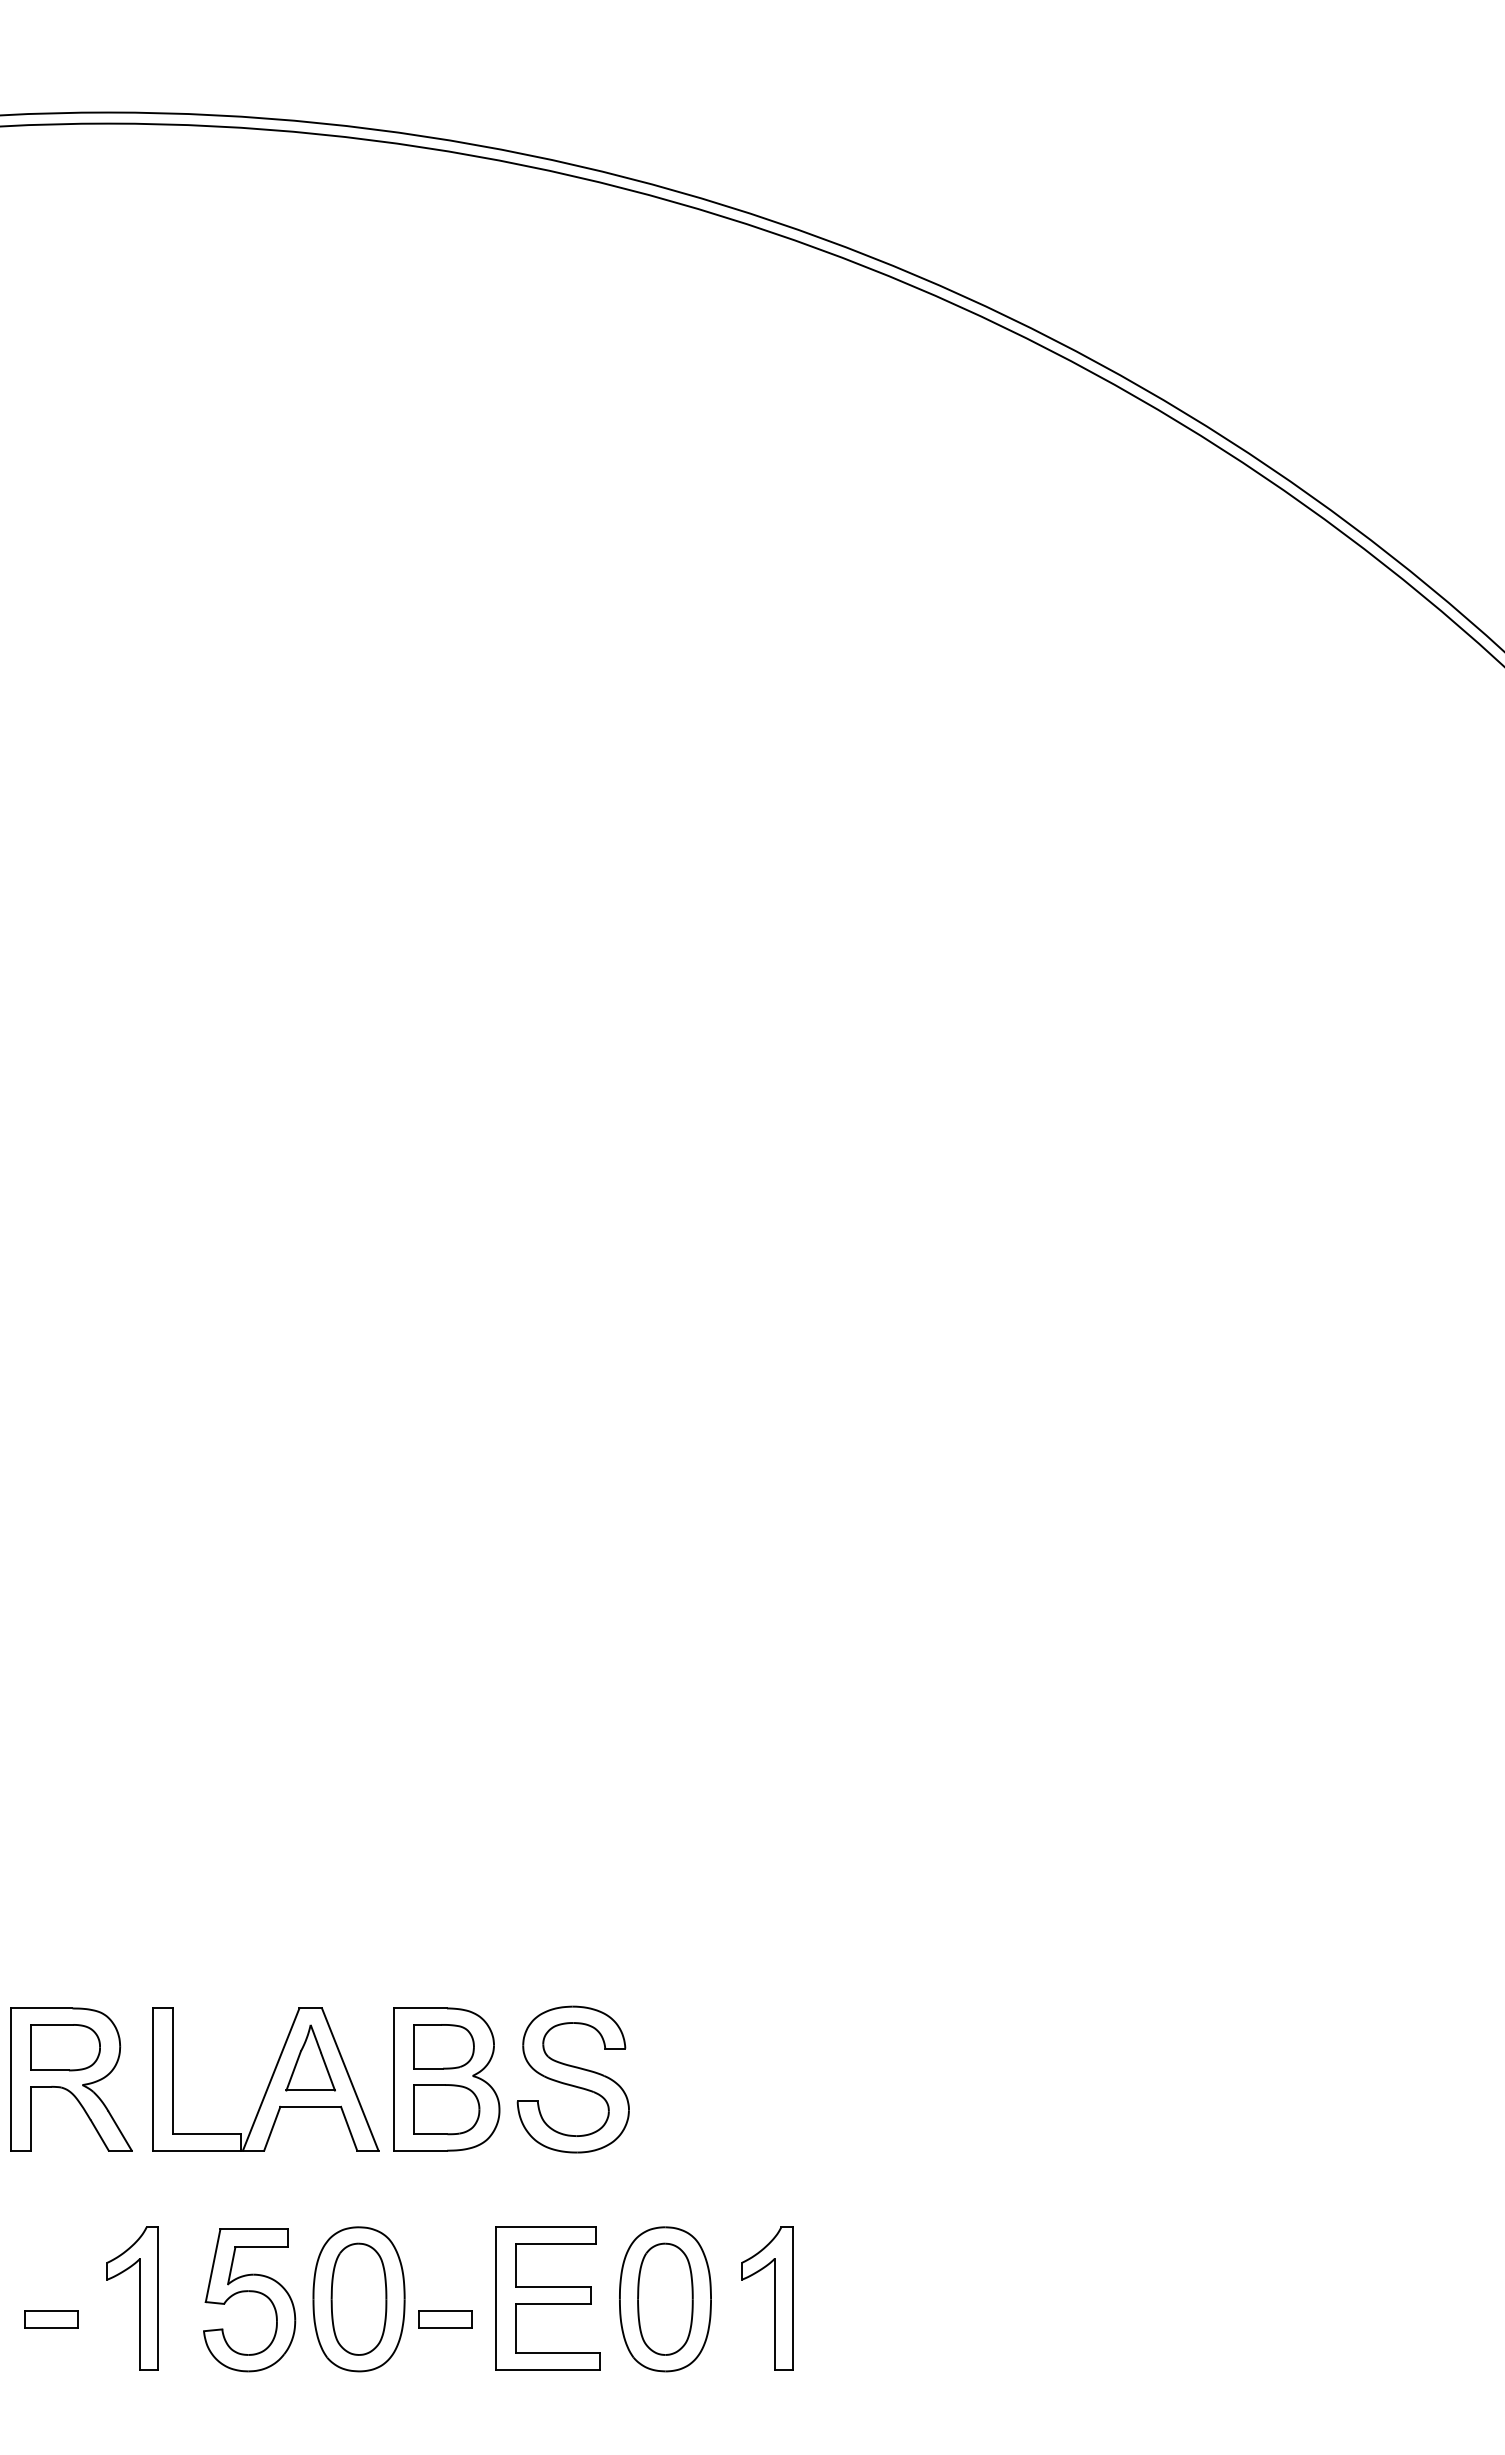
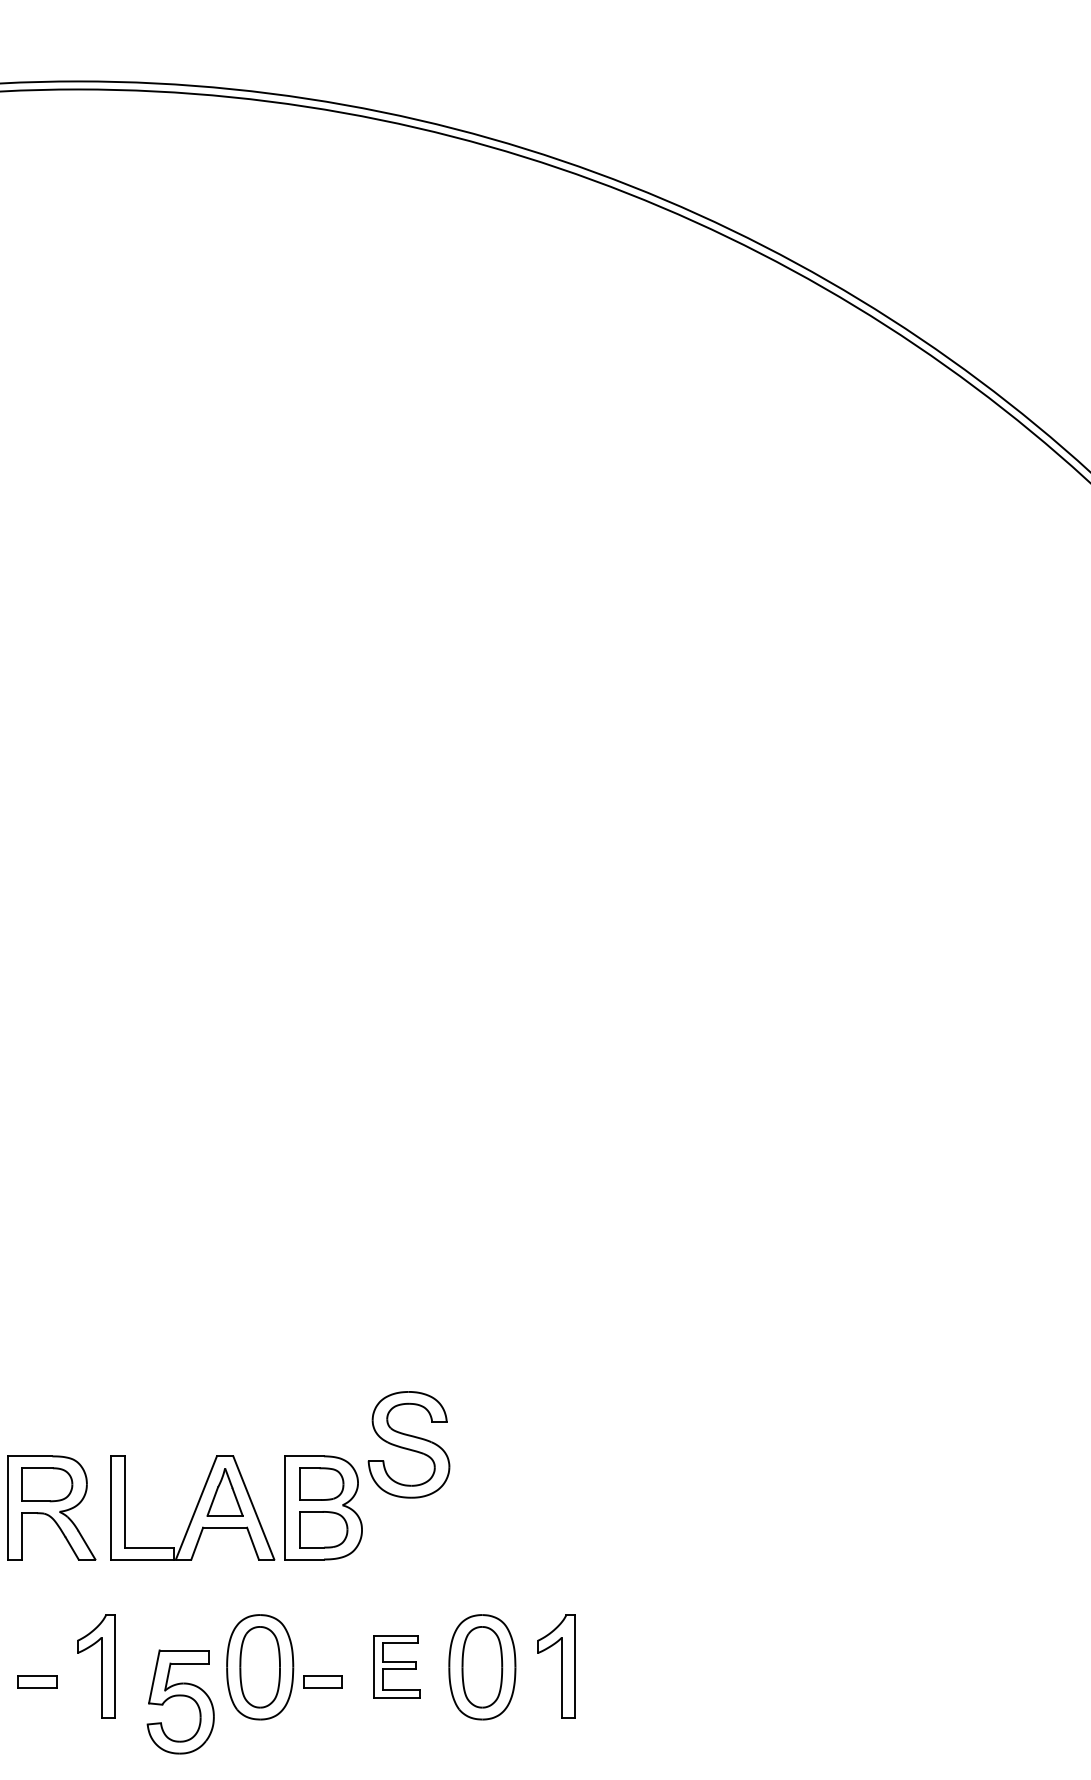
part: (572, 2079) -> (408, 1444), moved
part: (249, 2292) -> (180, 1696), moved
part: (547, 2298) -> (396, 1666), size x0.6

